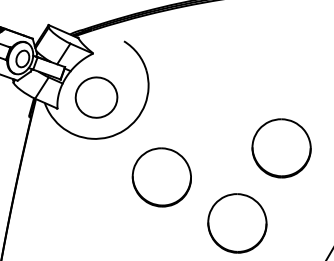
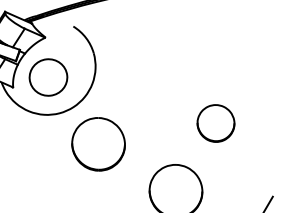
part: (281, 148) -> (215, 123), size x0.7
part: (161, 177) -> (98, 144), moved

